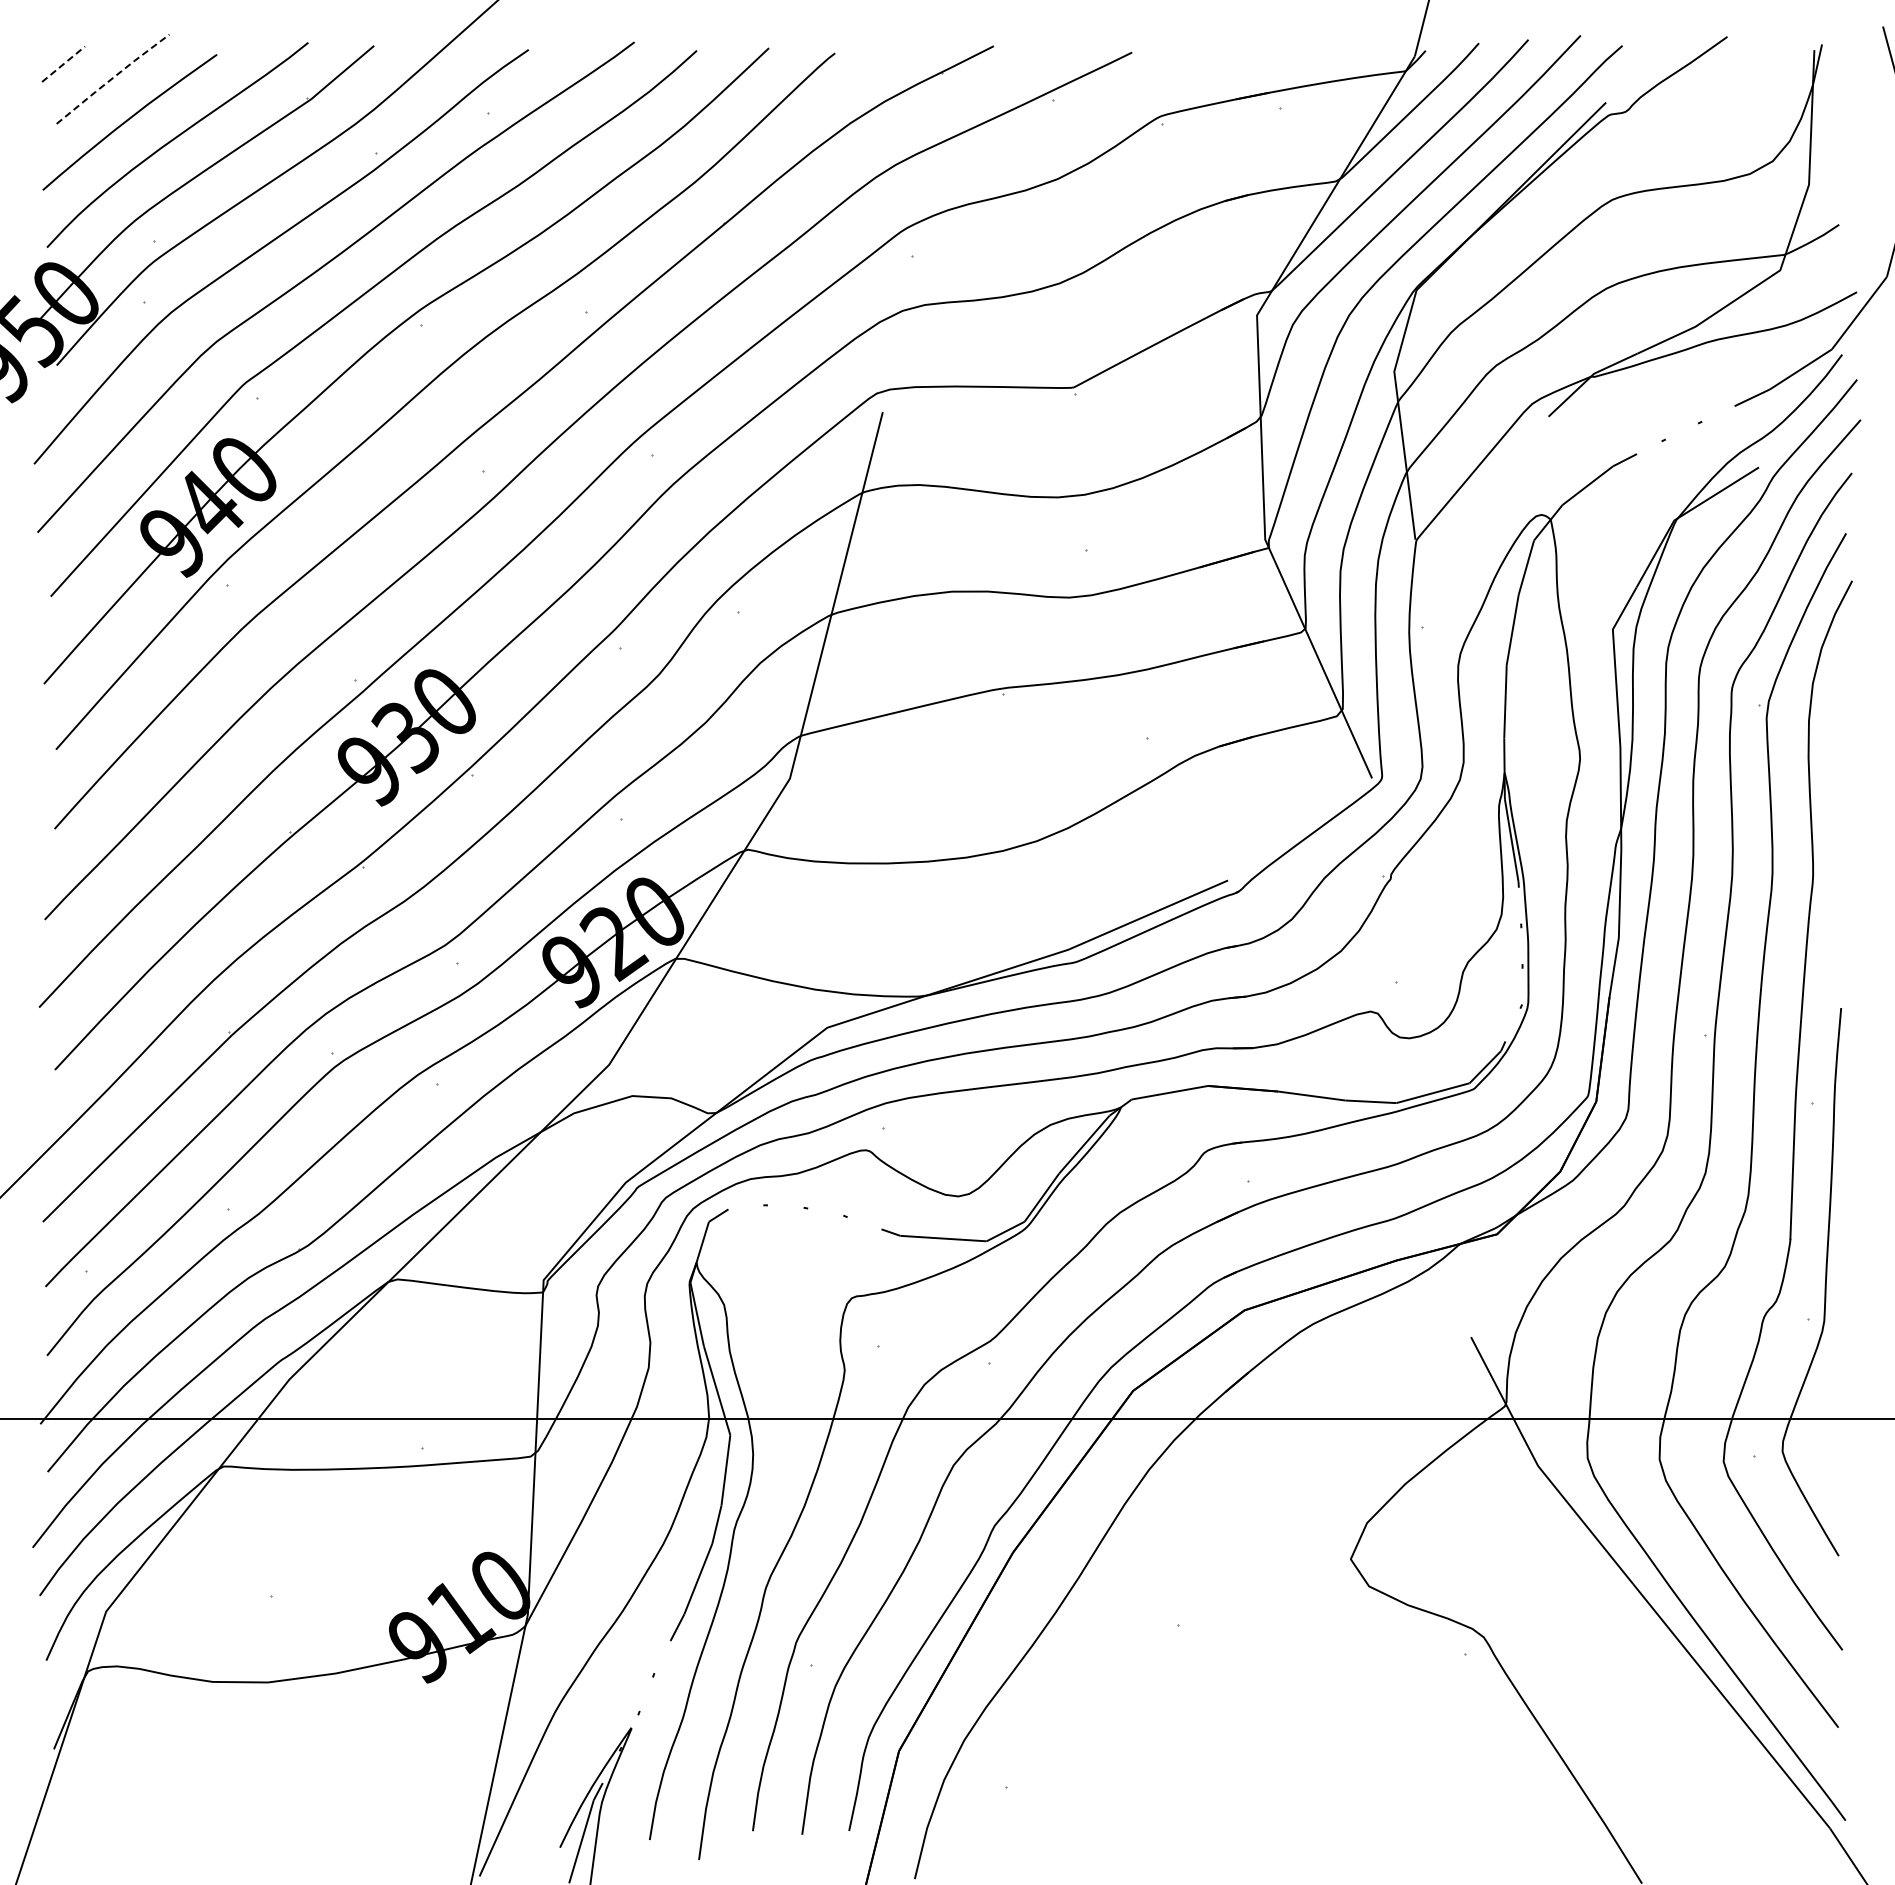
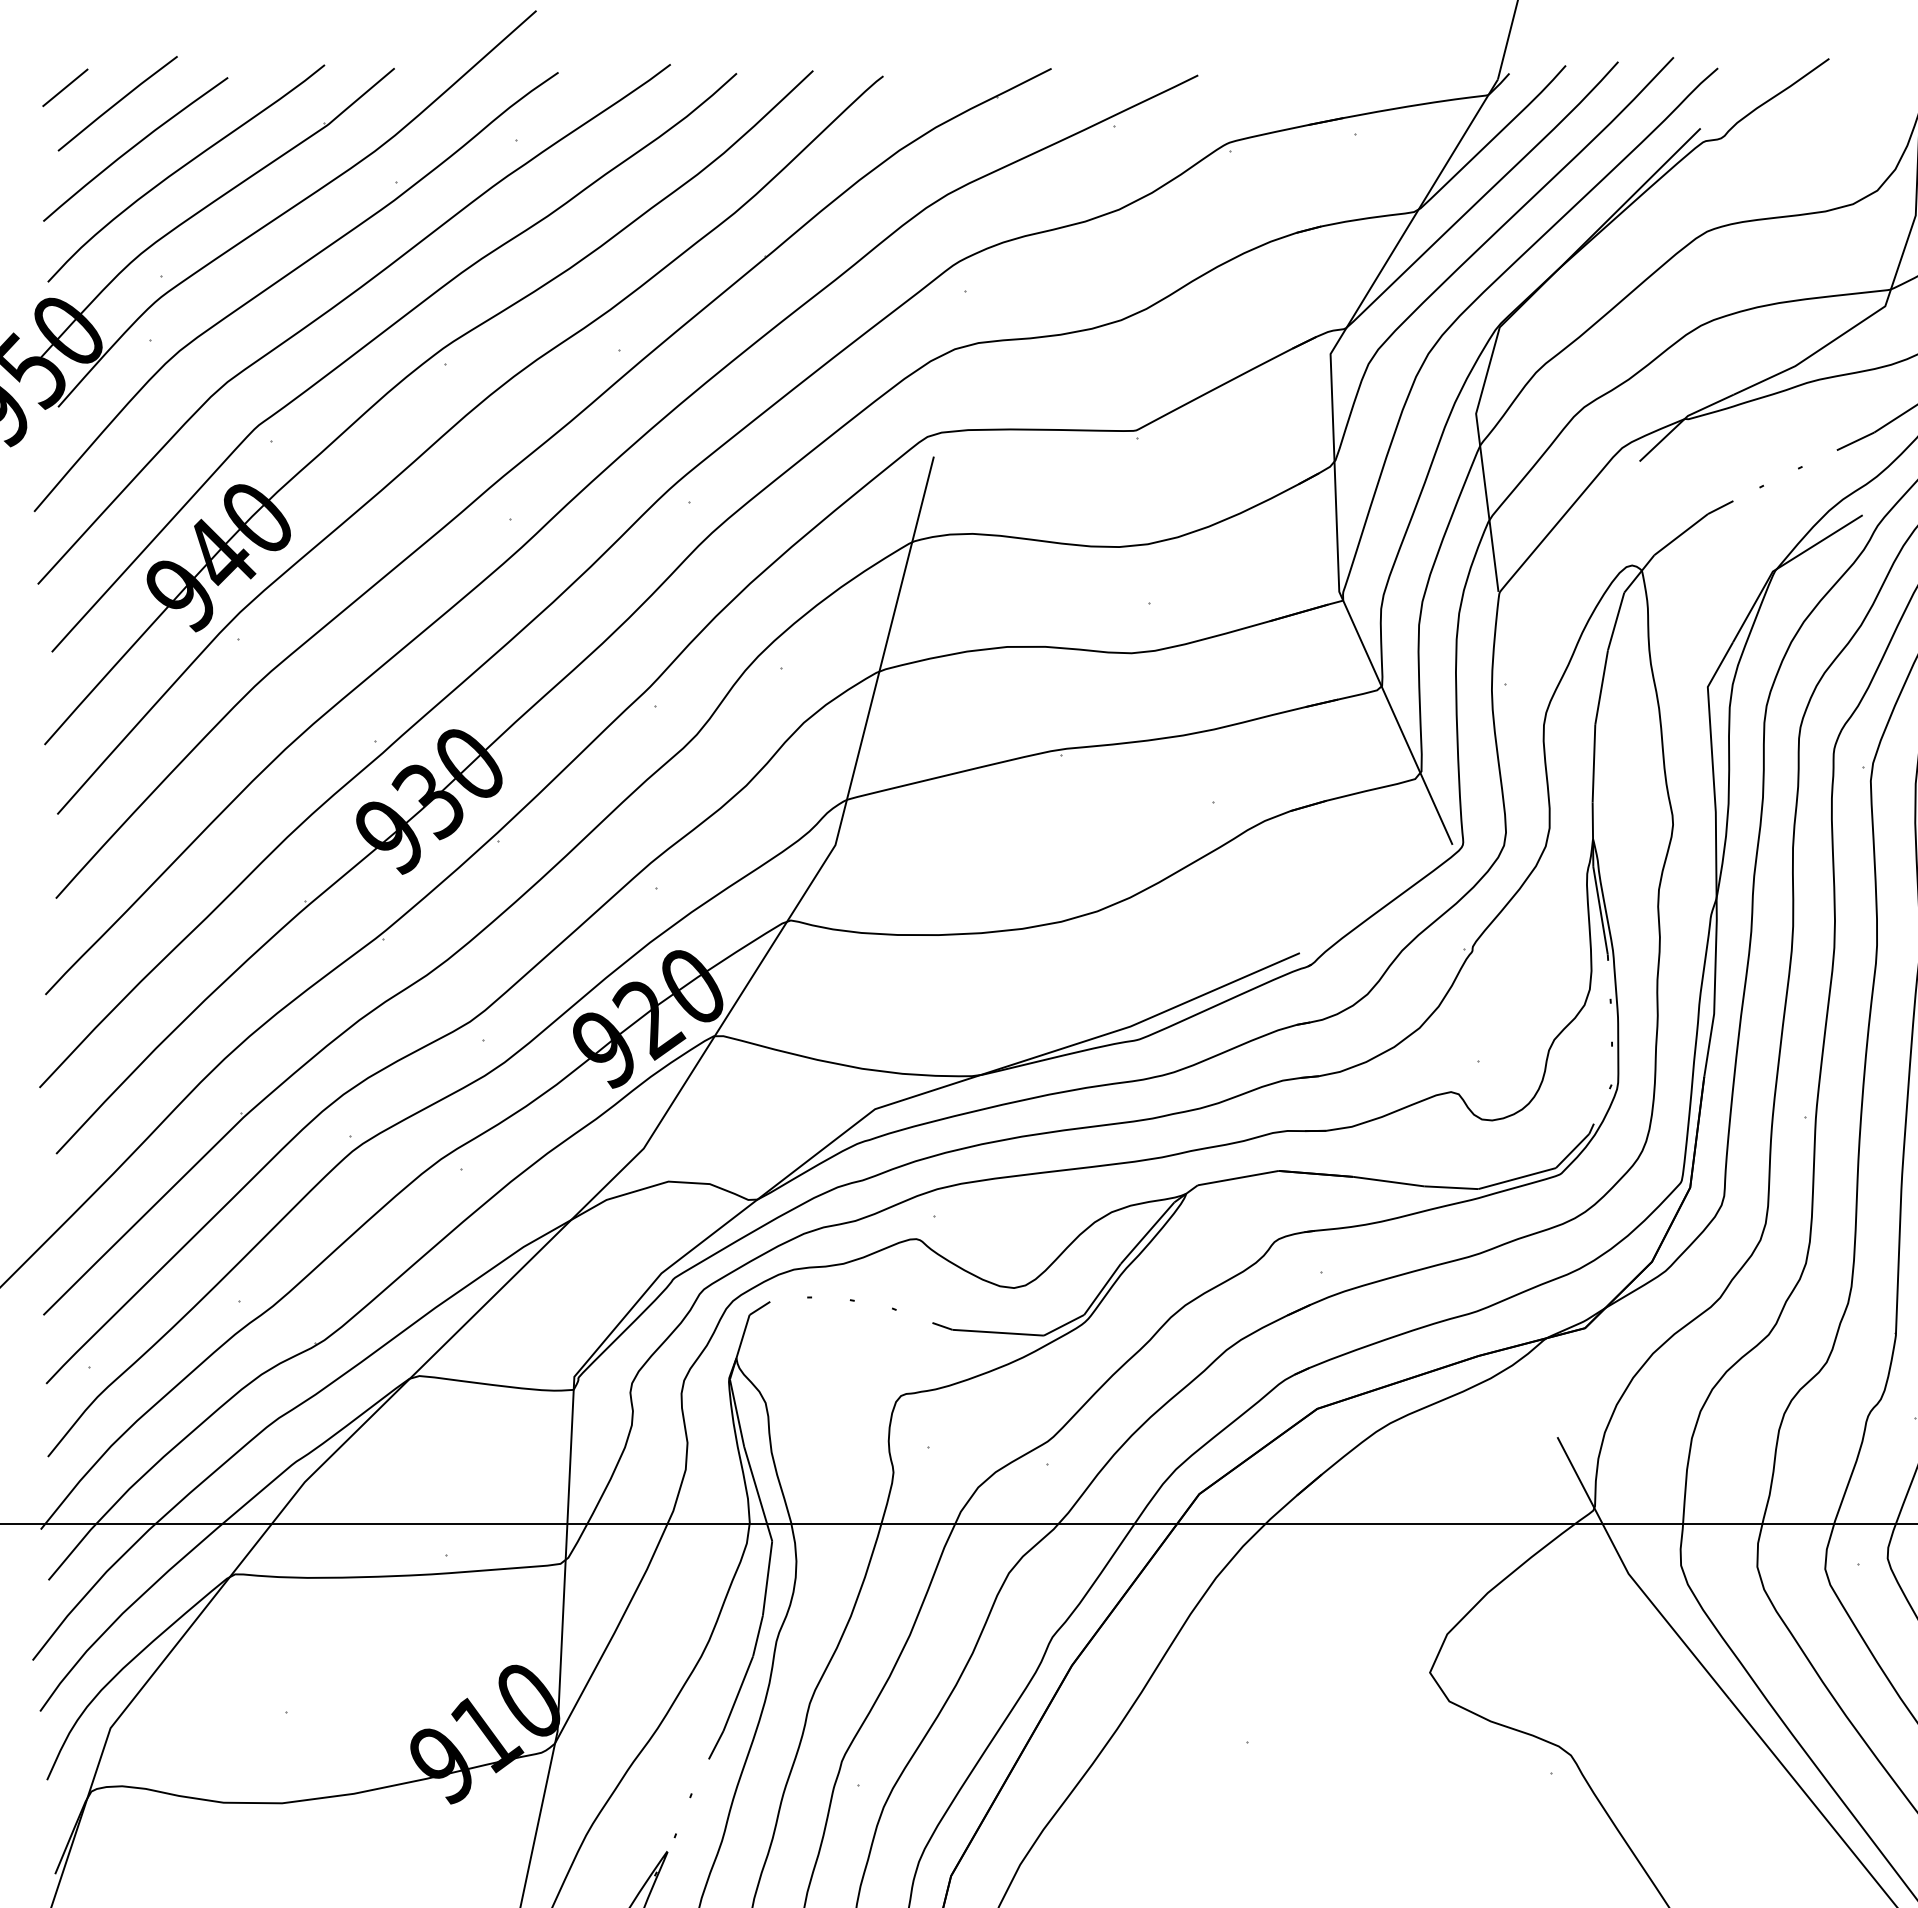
line: (63, 64) -> (65, 88), dashed -> solid
line: (112, 78) -> (117, 102), dashed -> solid

